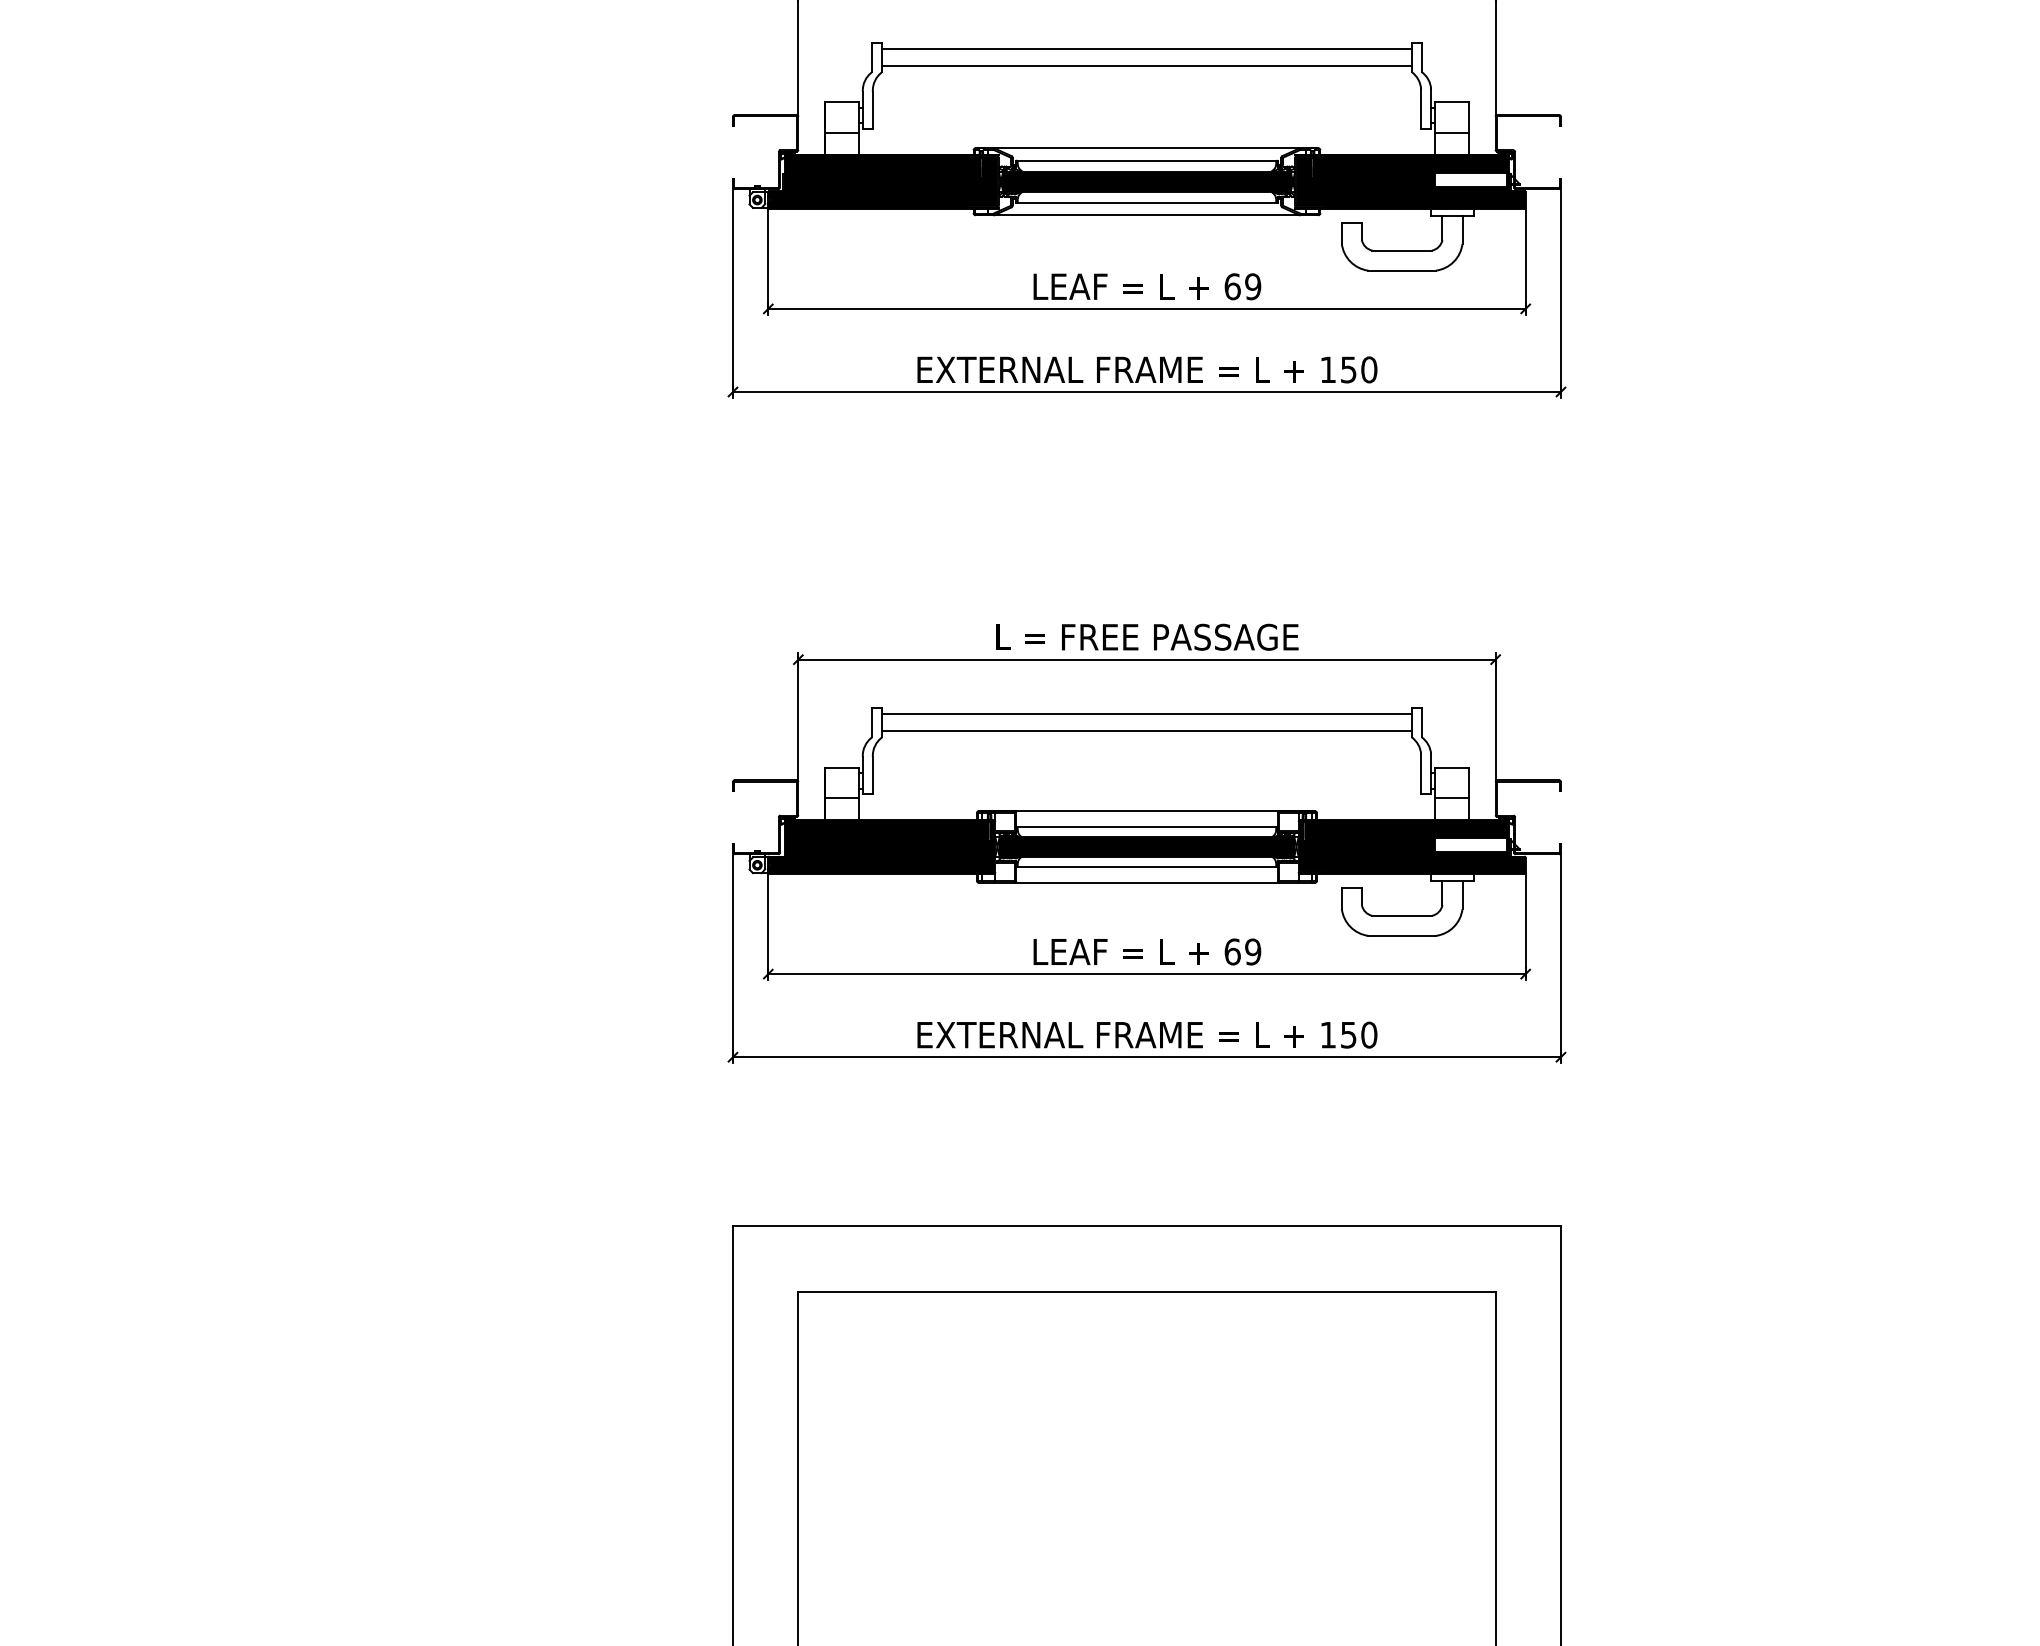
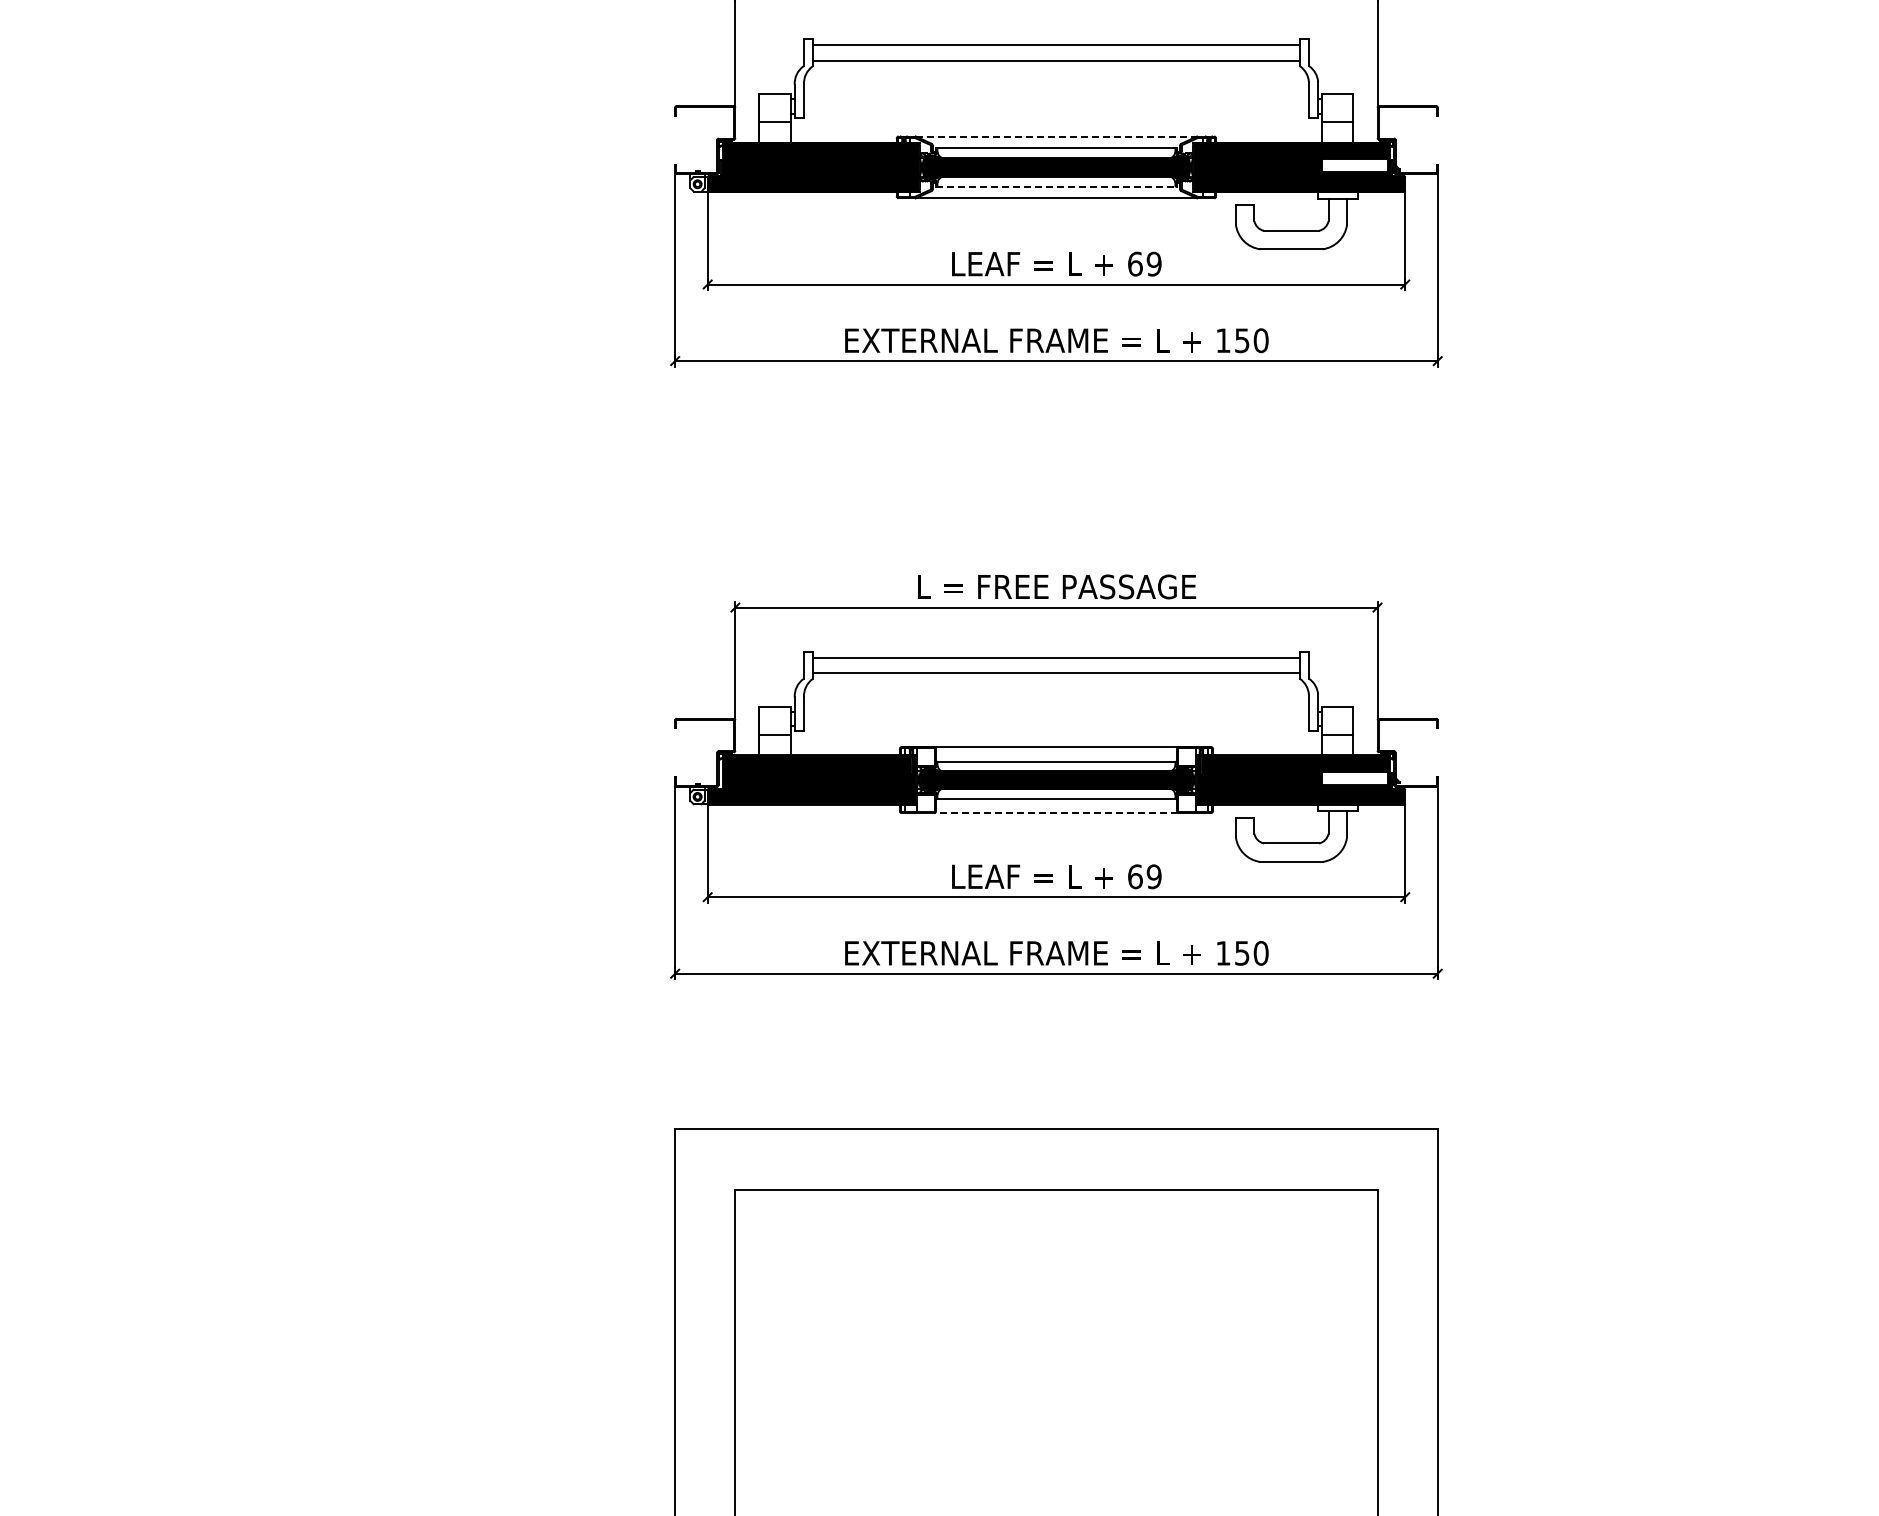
line: (1145, 148) -> (1055, 136), solid -> dashed
line: (1147, 202) -> (1056, 186), solid -> dashed
line: (1145, 882) -> (1055, 812), solid -> dashed

